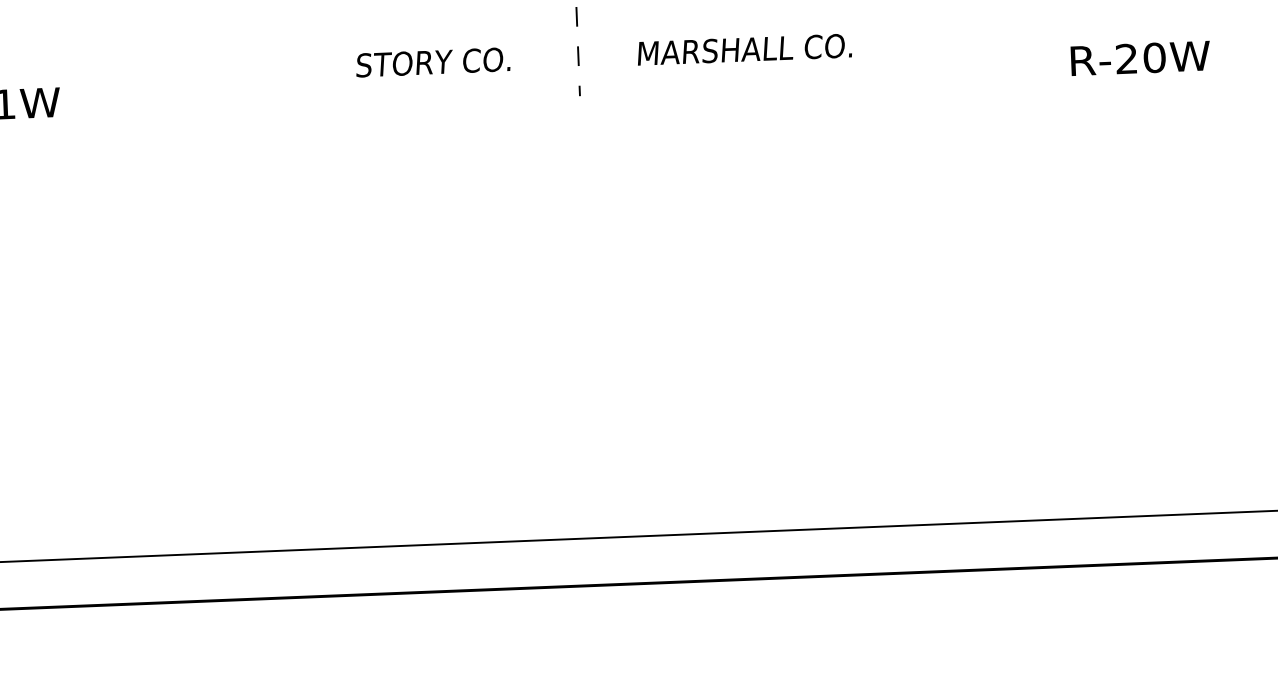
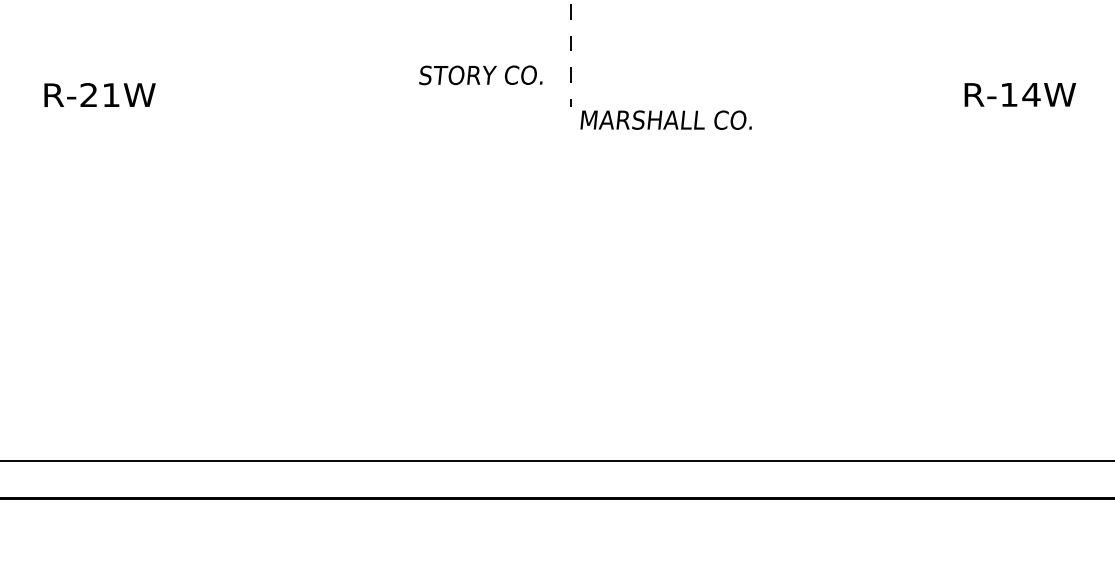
text: (743, 48) -> (665, 119), moved
text: (1140, 57) -> (1020, 94), R-20W -> R-14W
text: (432, 62) -> (480, 75), moved

